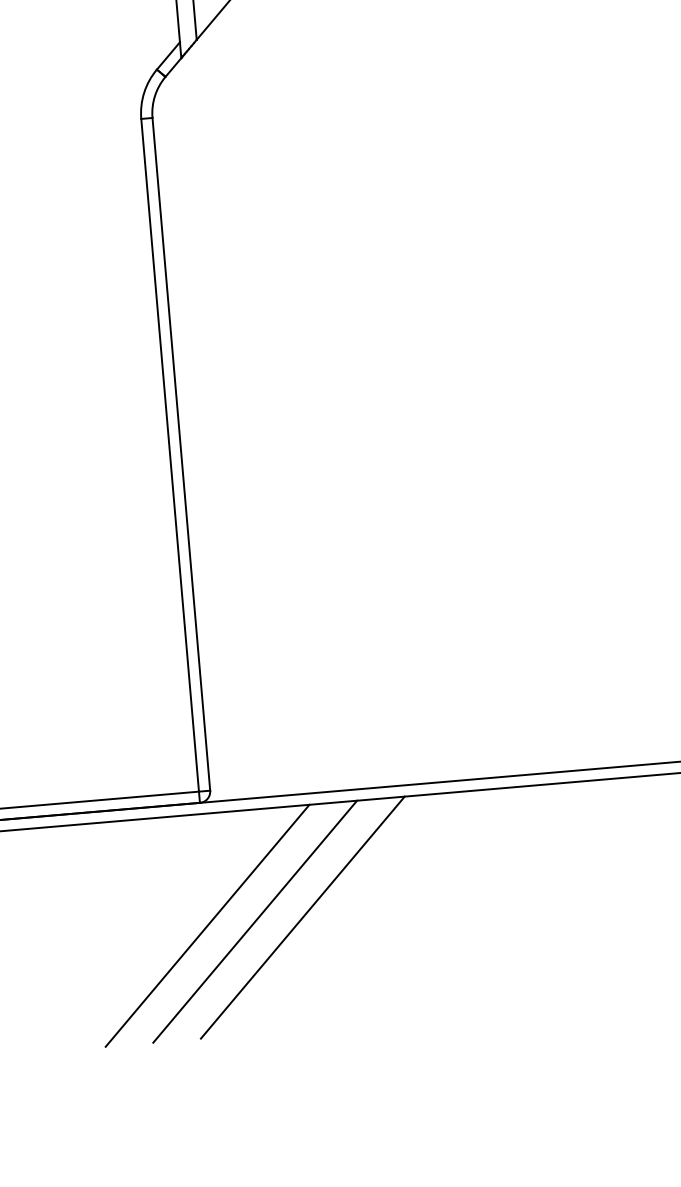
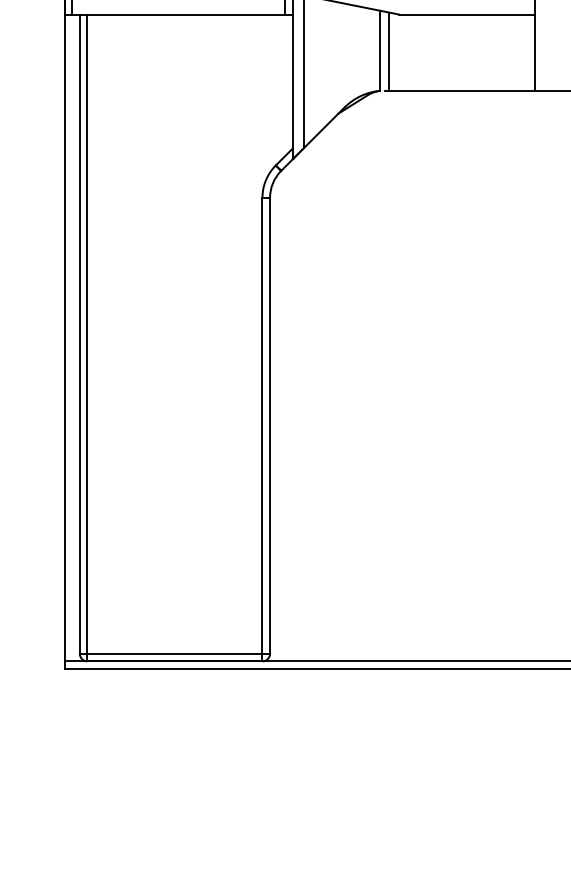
line: (301, 917) -> (324, 744), removed
line: (254, 921) -> (292, 744), removed
line: (207, 925) -> (260, 744), removed

